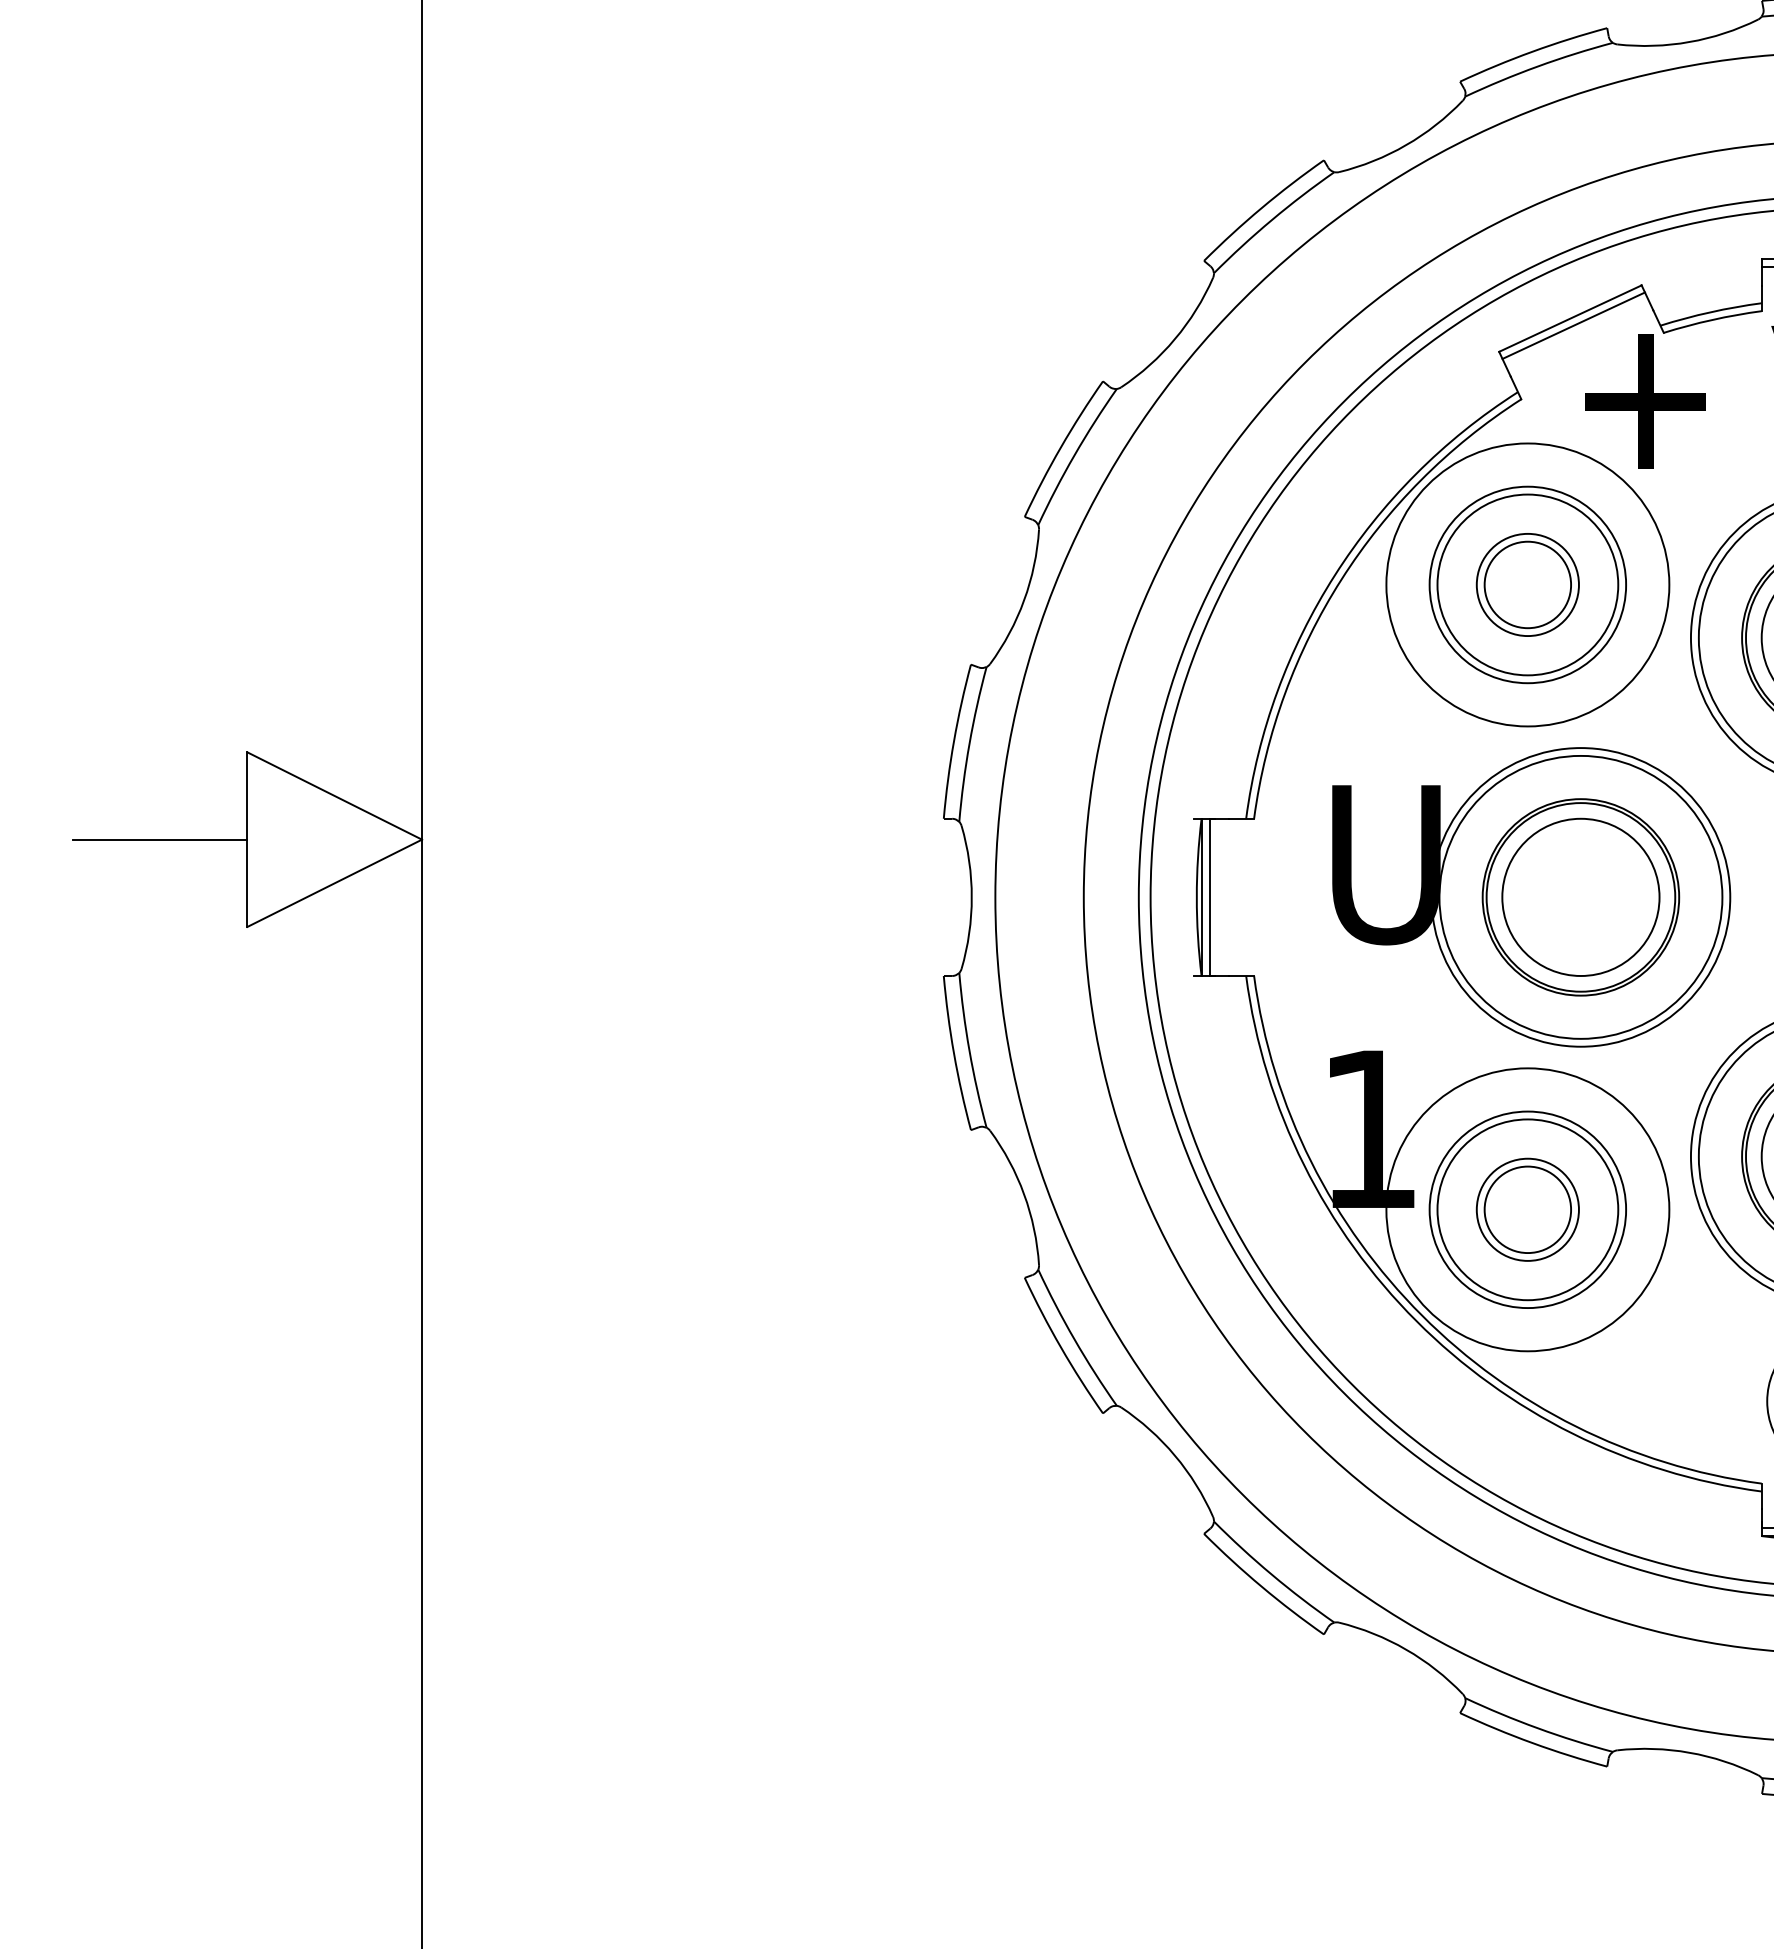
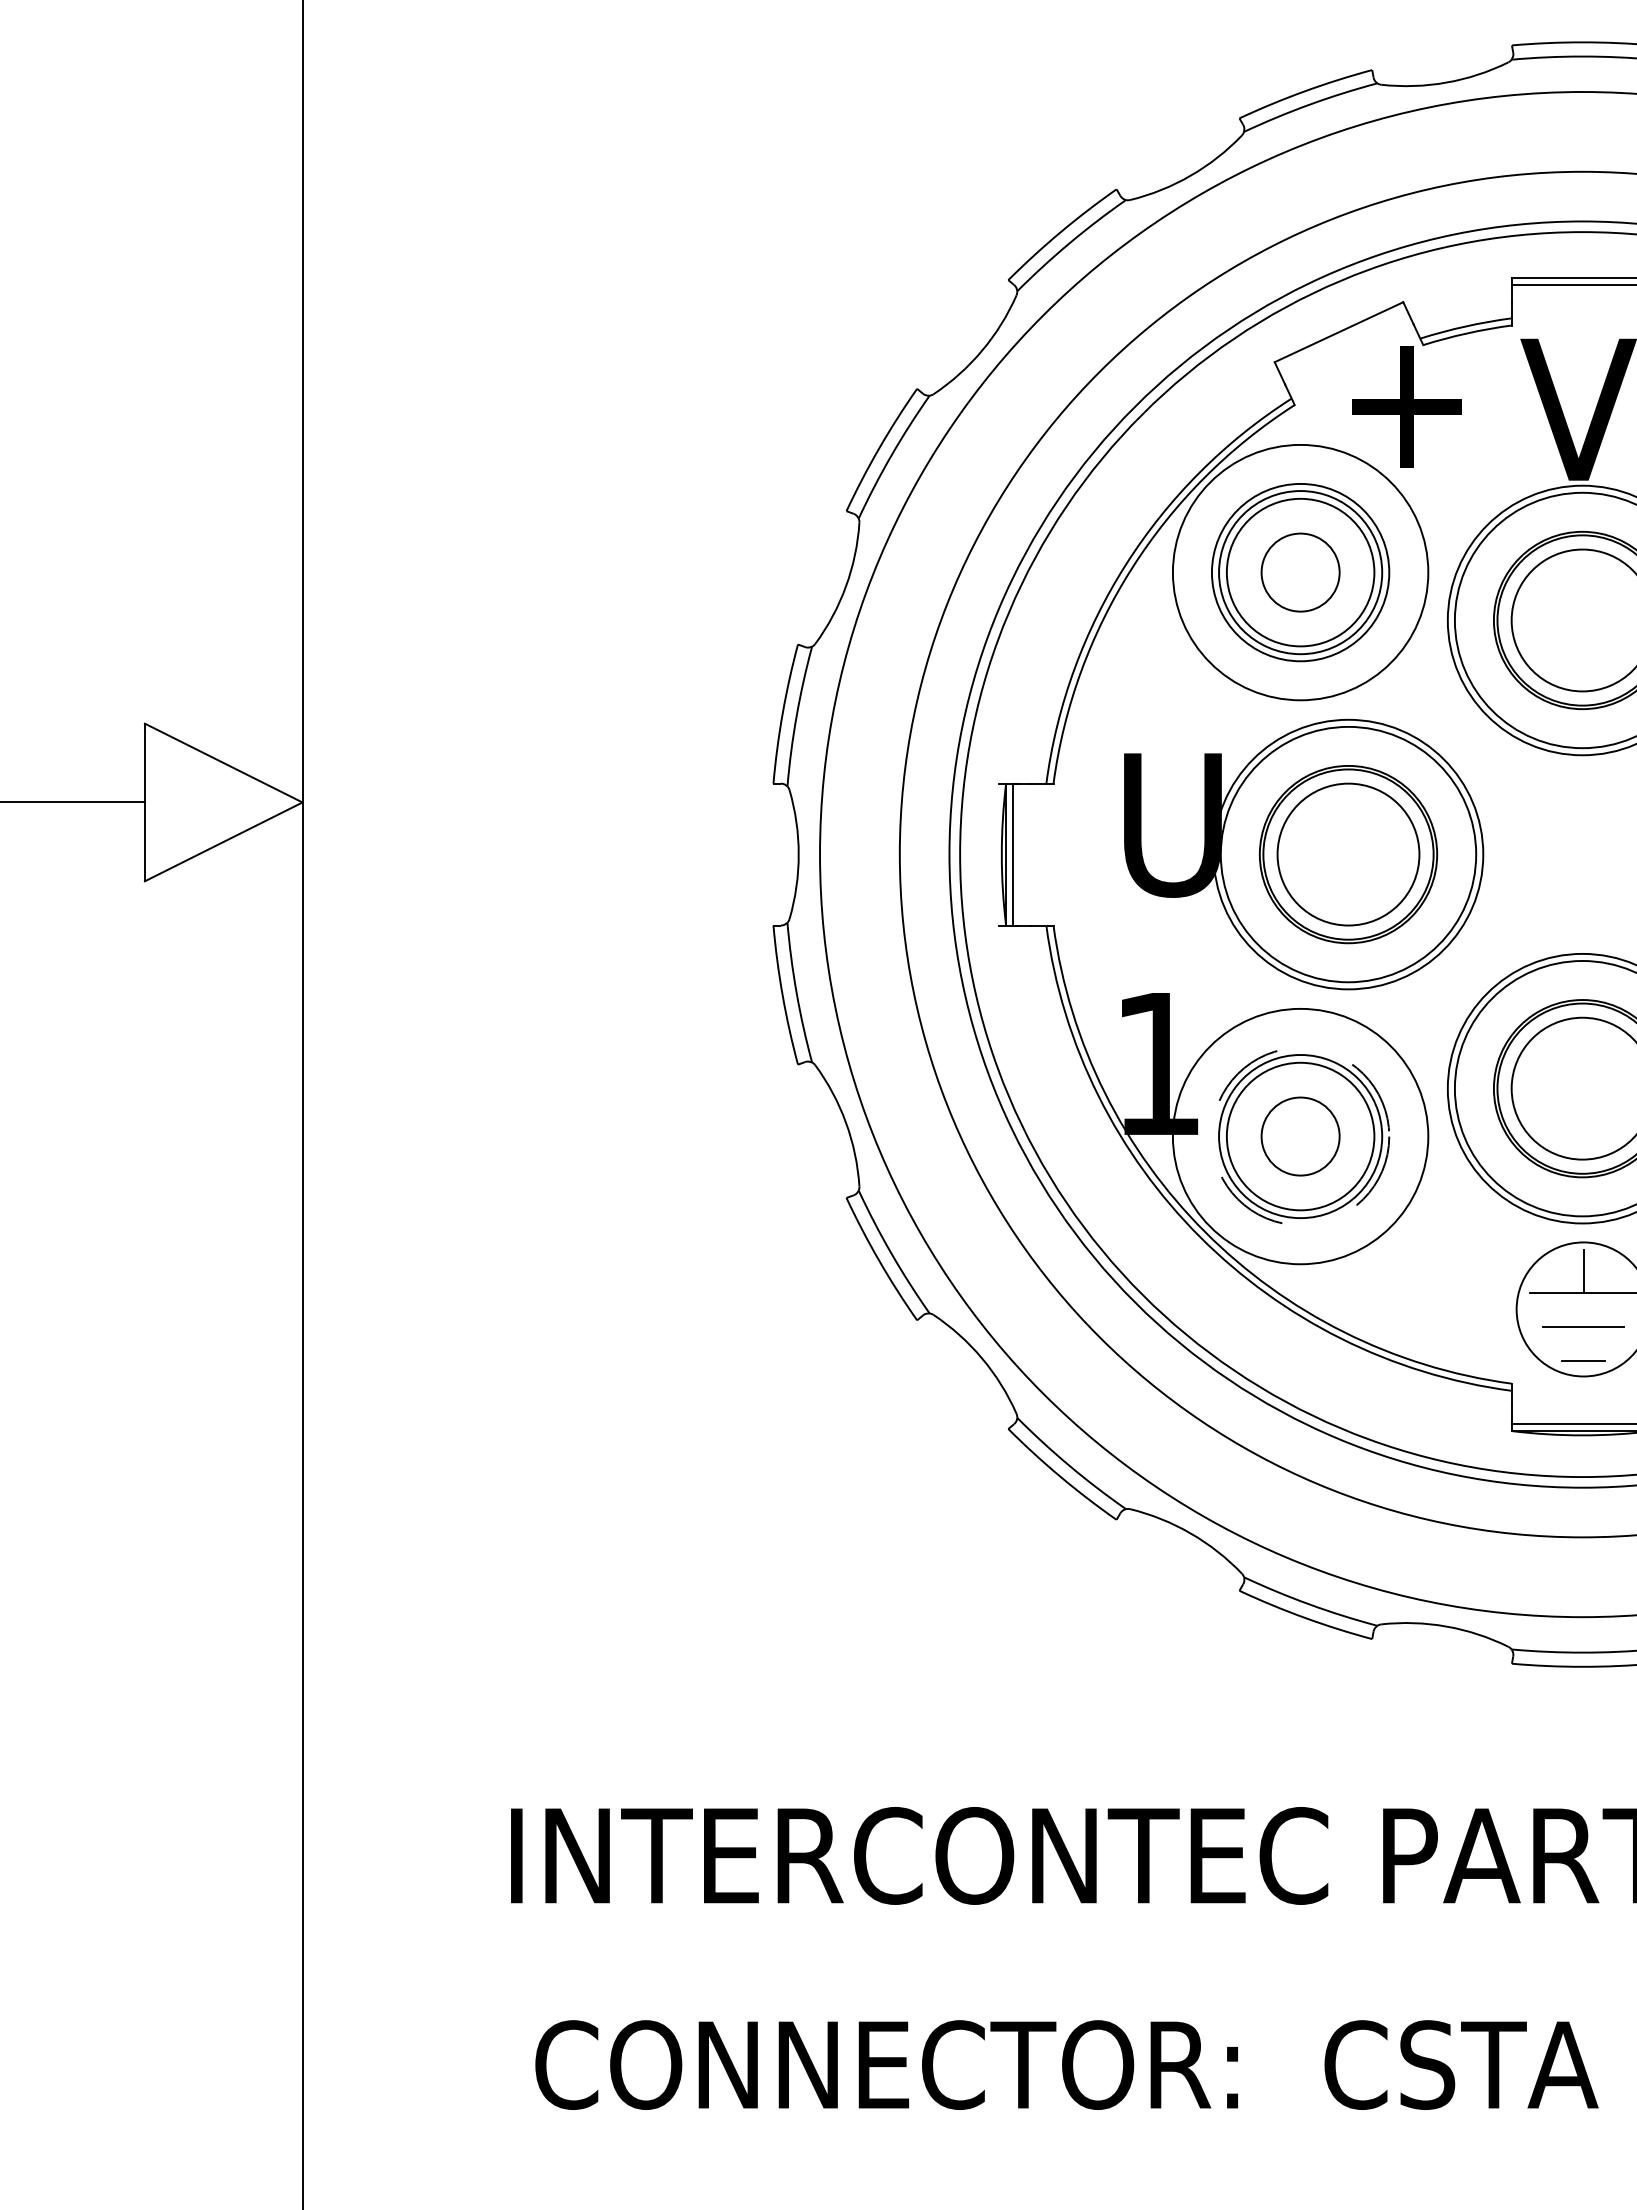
line: (1573, 325) -> (1341, 338), removed
circle: (1527, 584) -> (1300, 572), size x1.6
circle: (1527, 1209) -> (1300, 1136), size x1.6
circle: (1527, 1209) -> (1300, 1136), solid -> dashed

